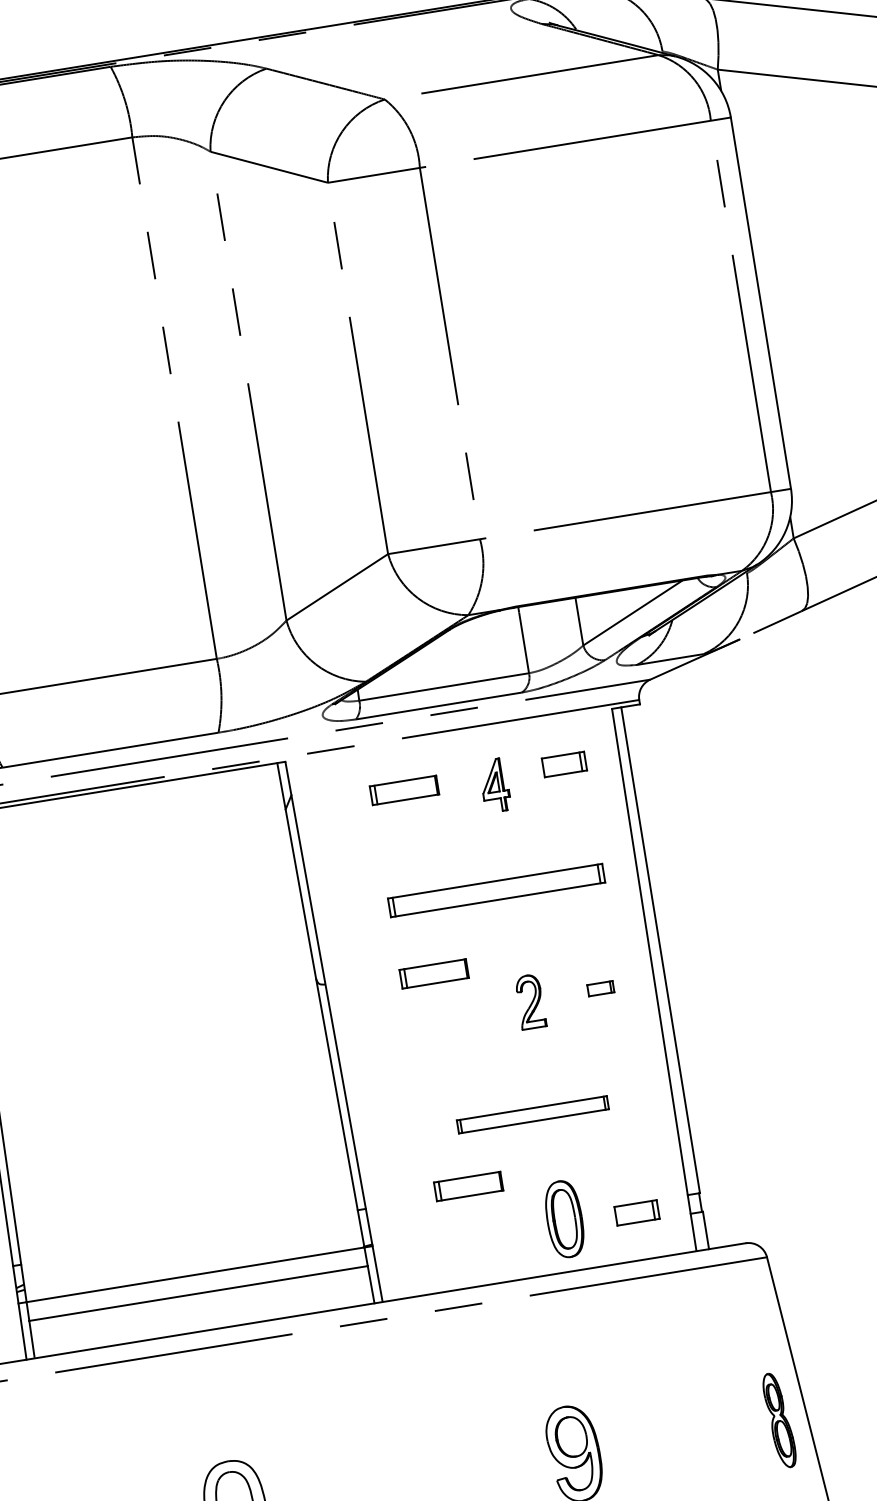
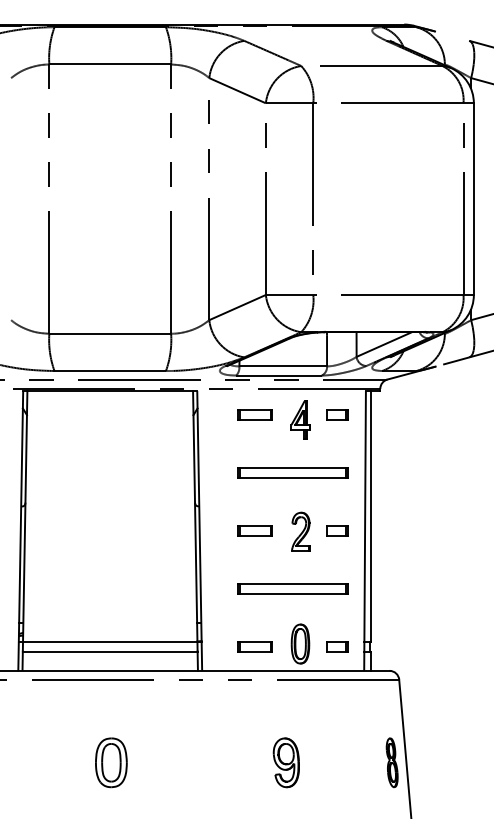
part: (494, 784) -> (300, 419), size x1.43
part: (433, 973) -> (254, 530), moved
part: (600, 987) -> (337, 530), size x1.67
part: (529, 1001) -> (300, 531), size x1.43
part: (531, 1114) -> (292, 588), size x1.43
part: (467, 1186) -> (254, 646), moved

